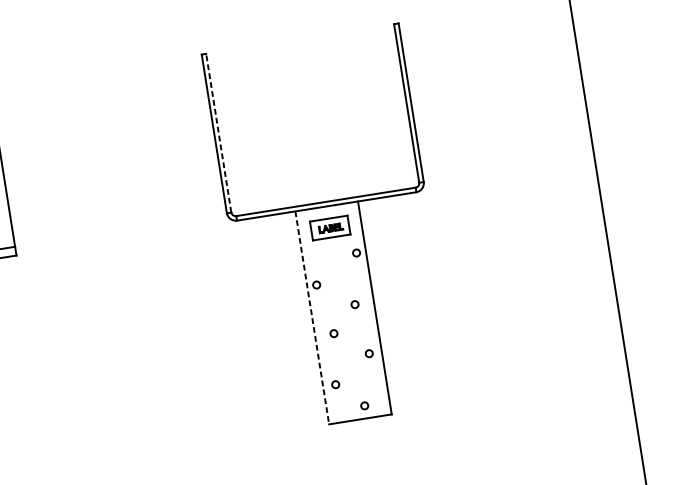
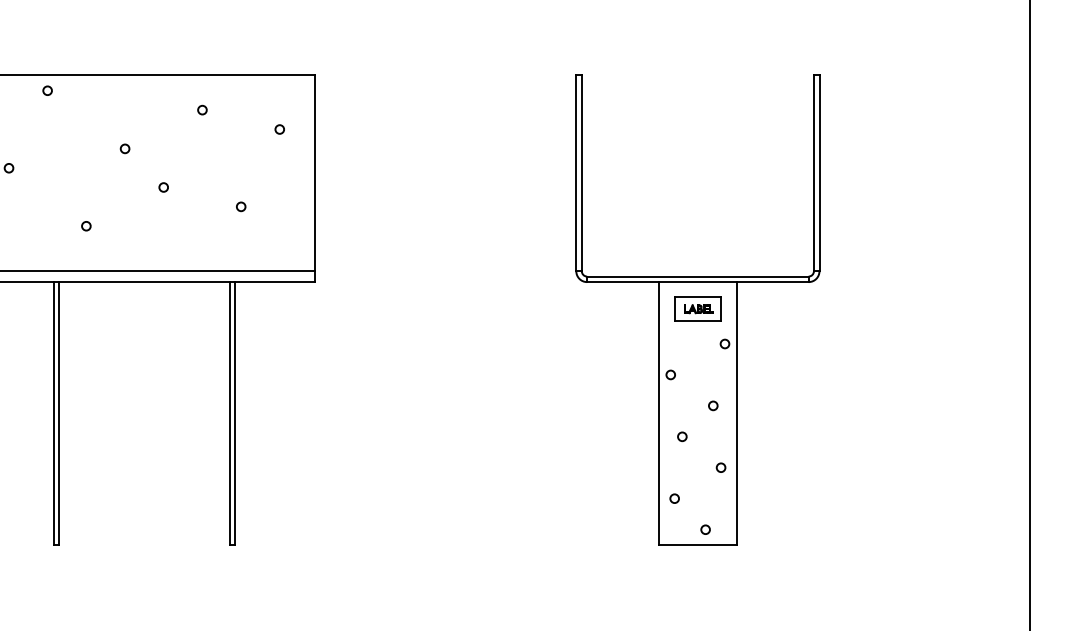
line: (218, 133) -> (581, 173), dashed -> solid
line: (312, 317) -> (659, 413), dashed -> solid

